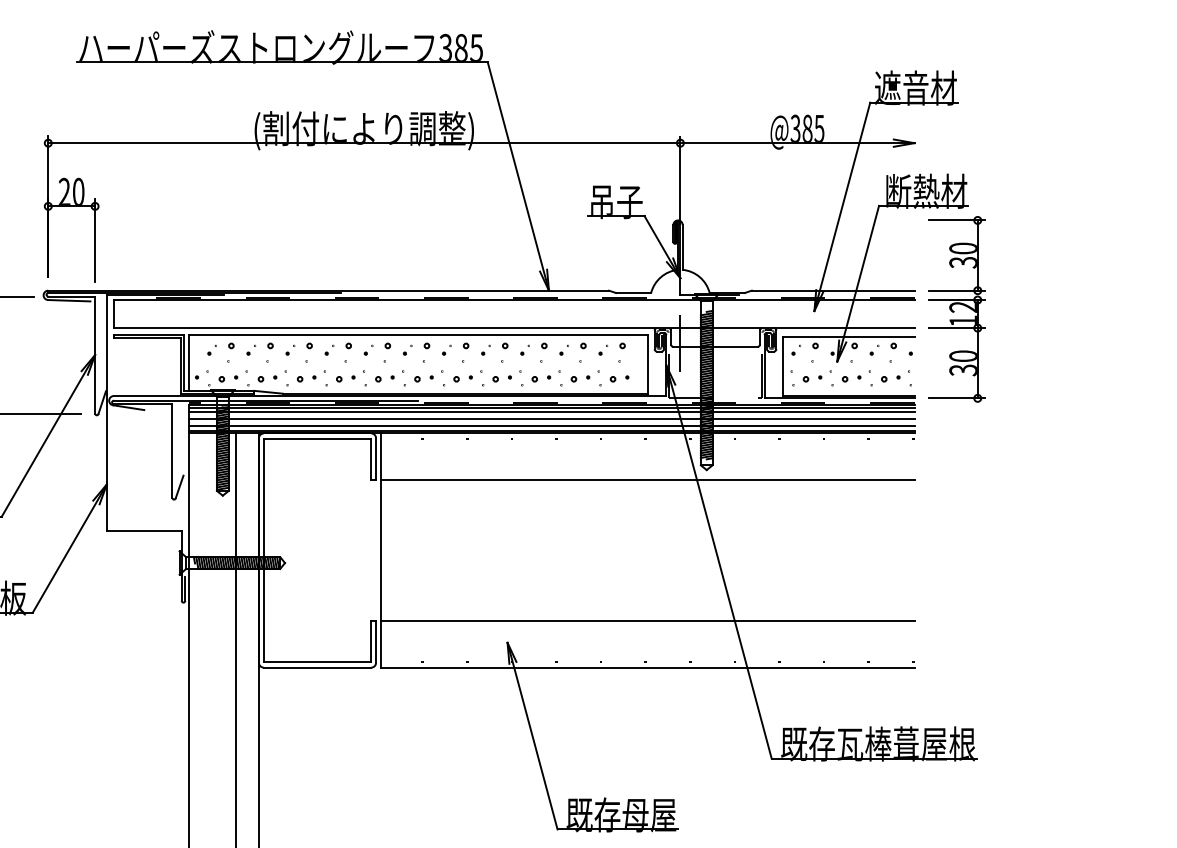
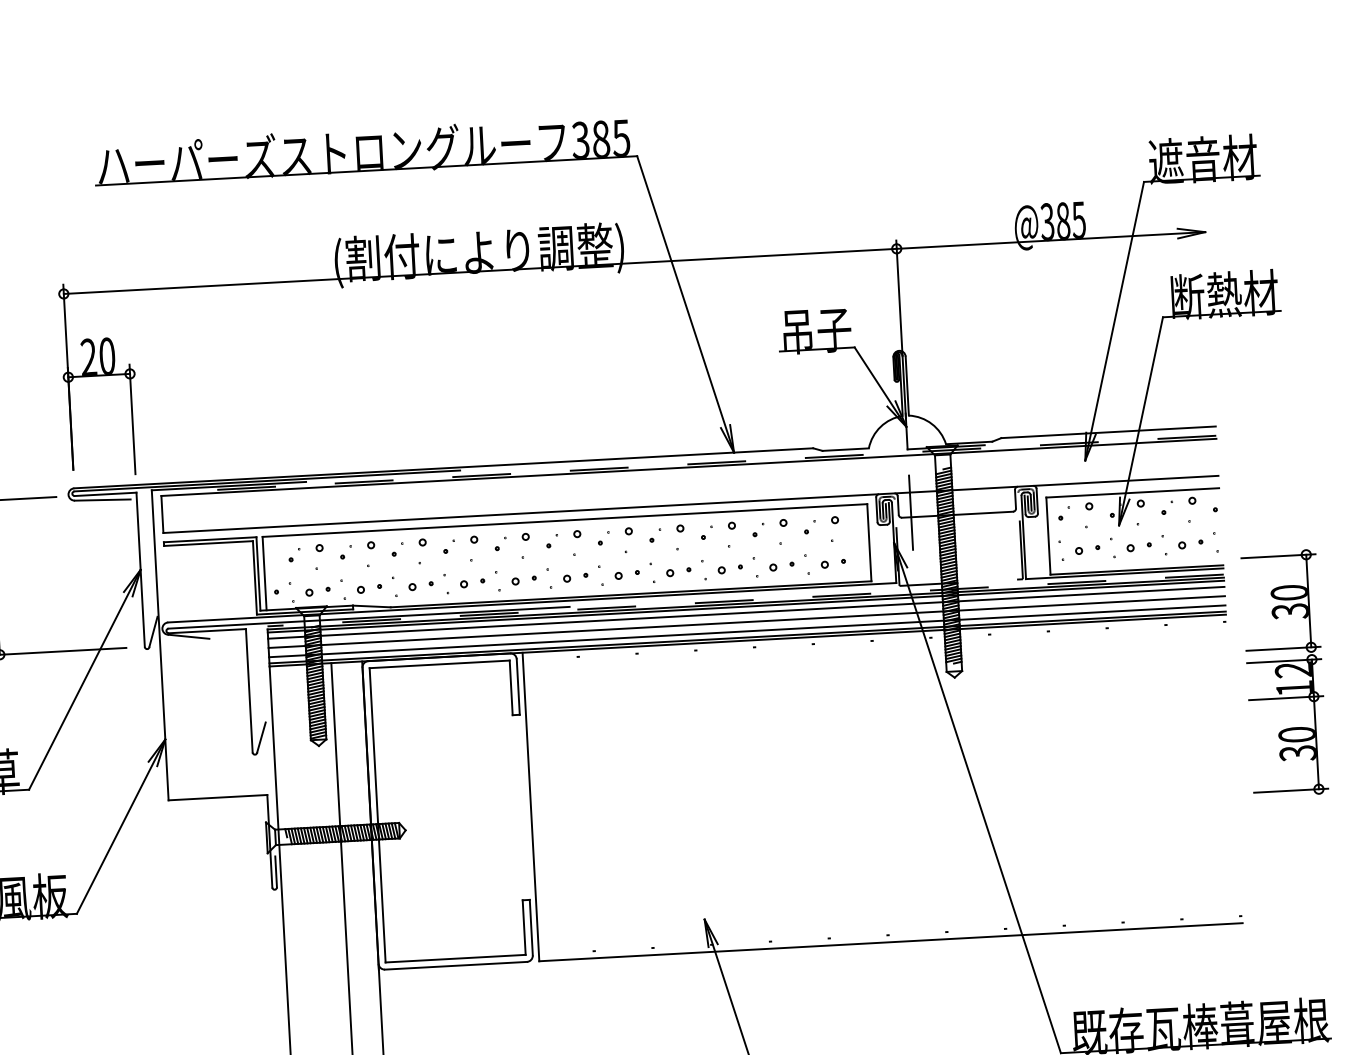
part: (956, 309) -> (1284, 673), moved
line: (647, 480) -> (877, 695), removed
line: (647, 620) -> (887, 880), removed

